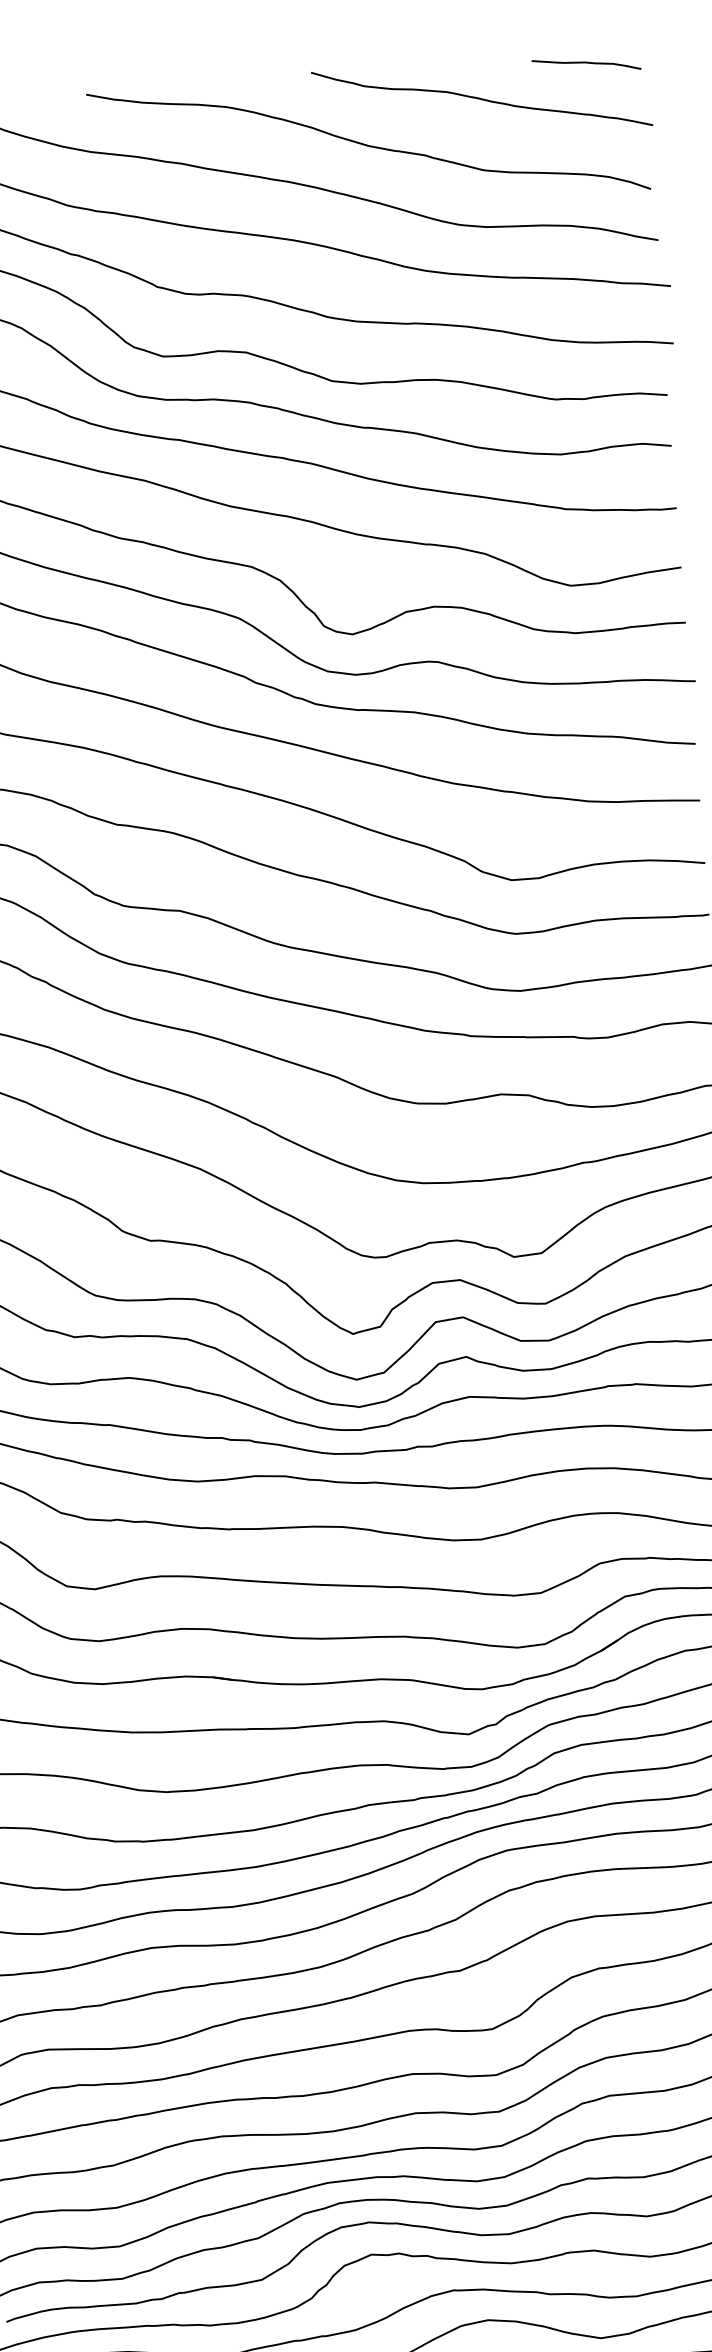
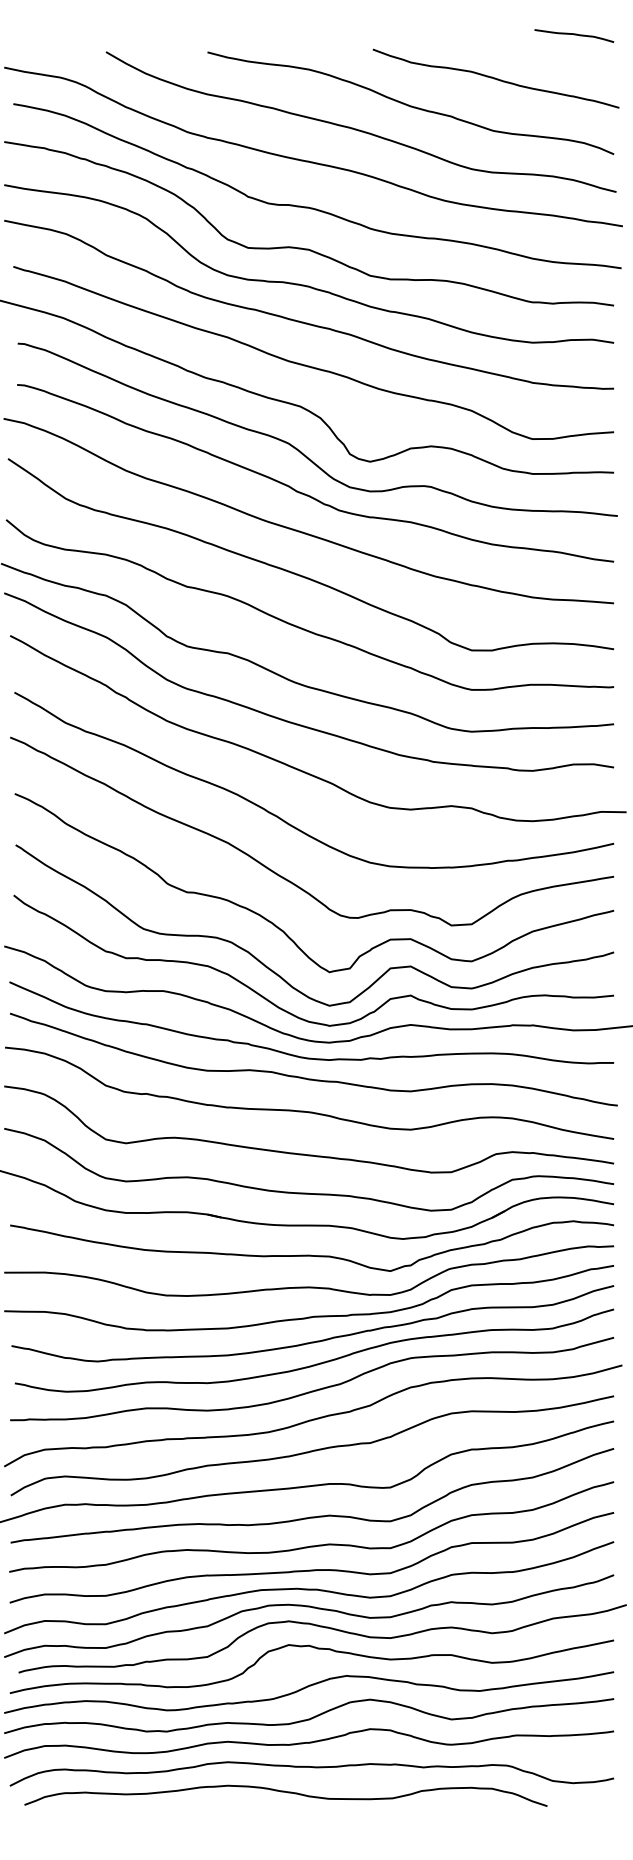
curve: (586, 64) -> (574, 35), moved

